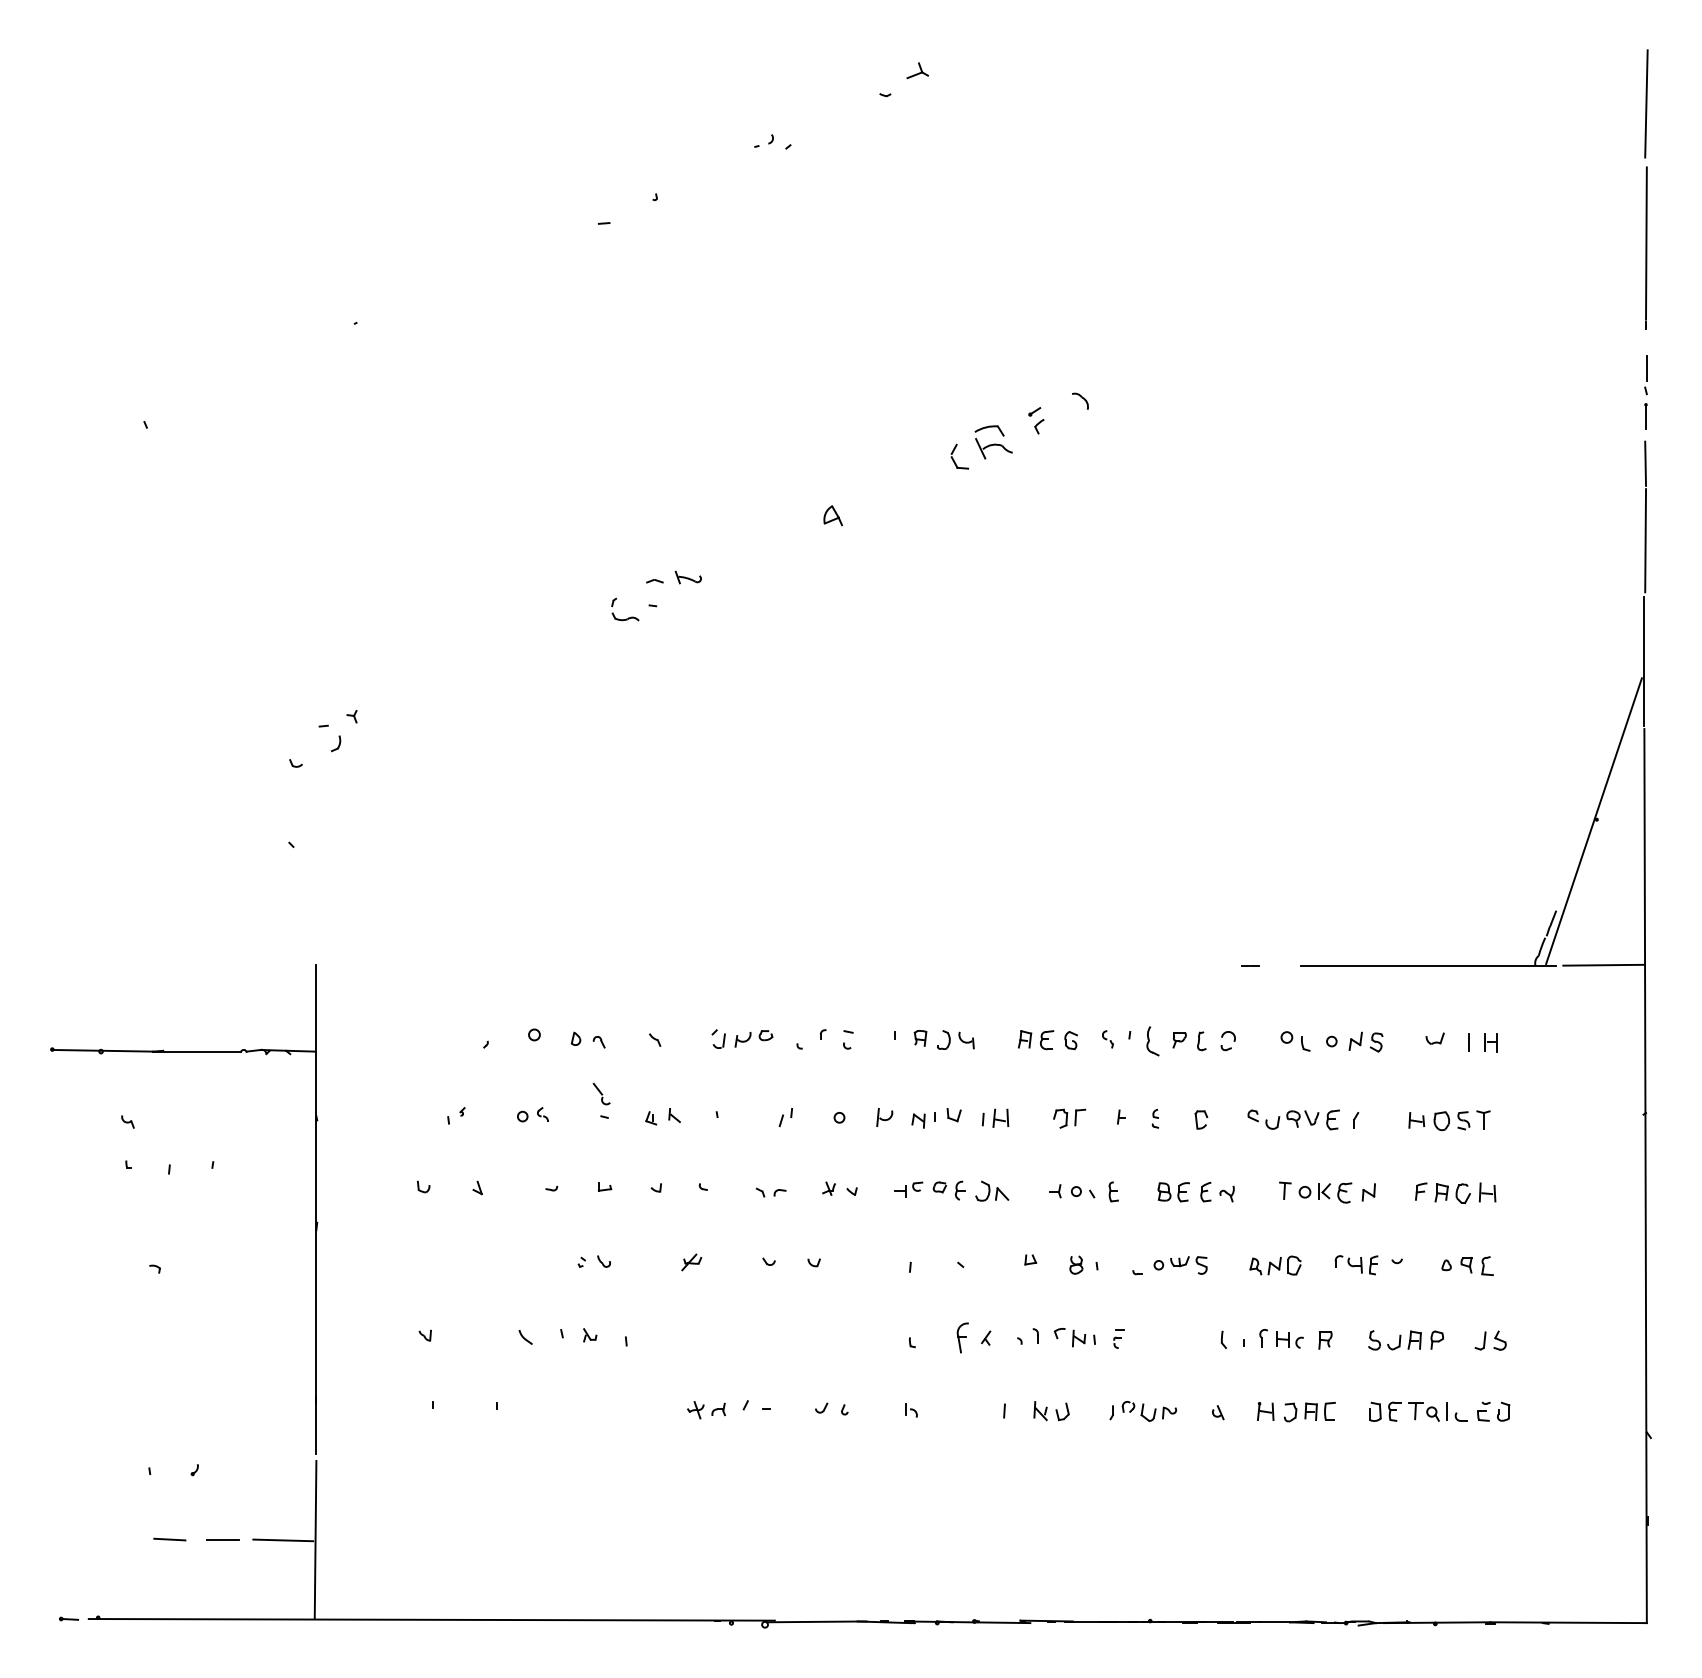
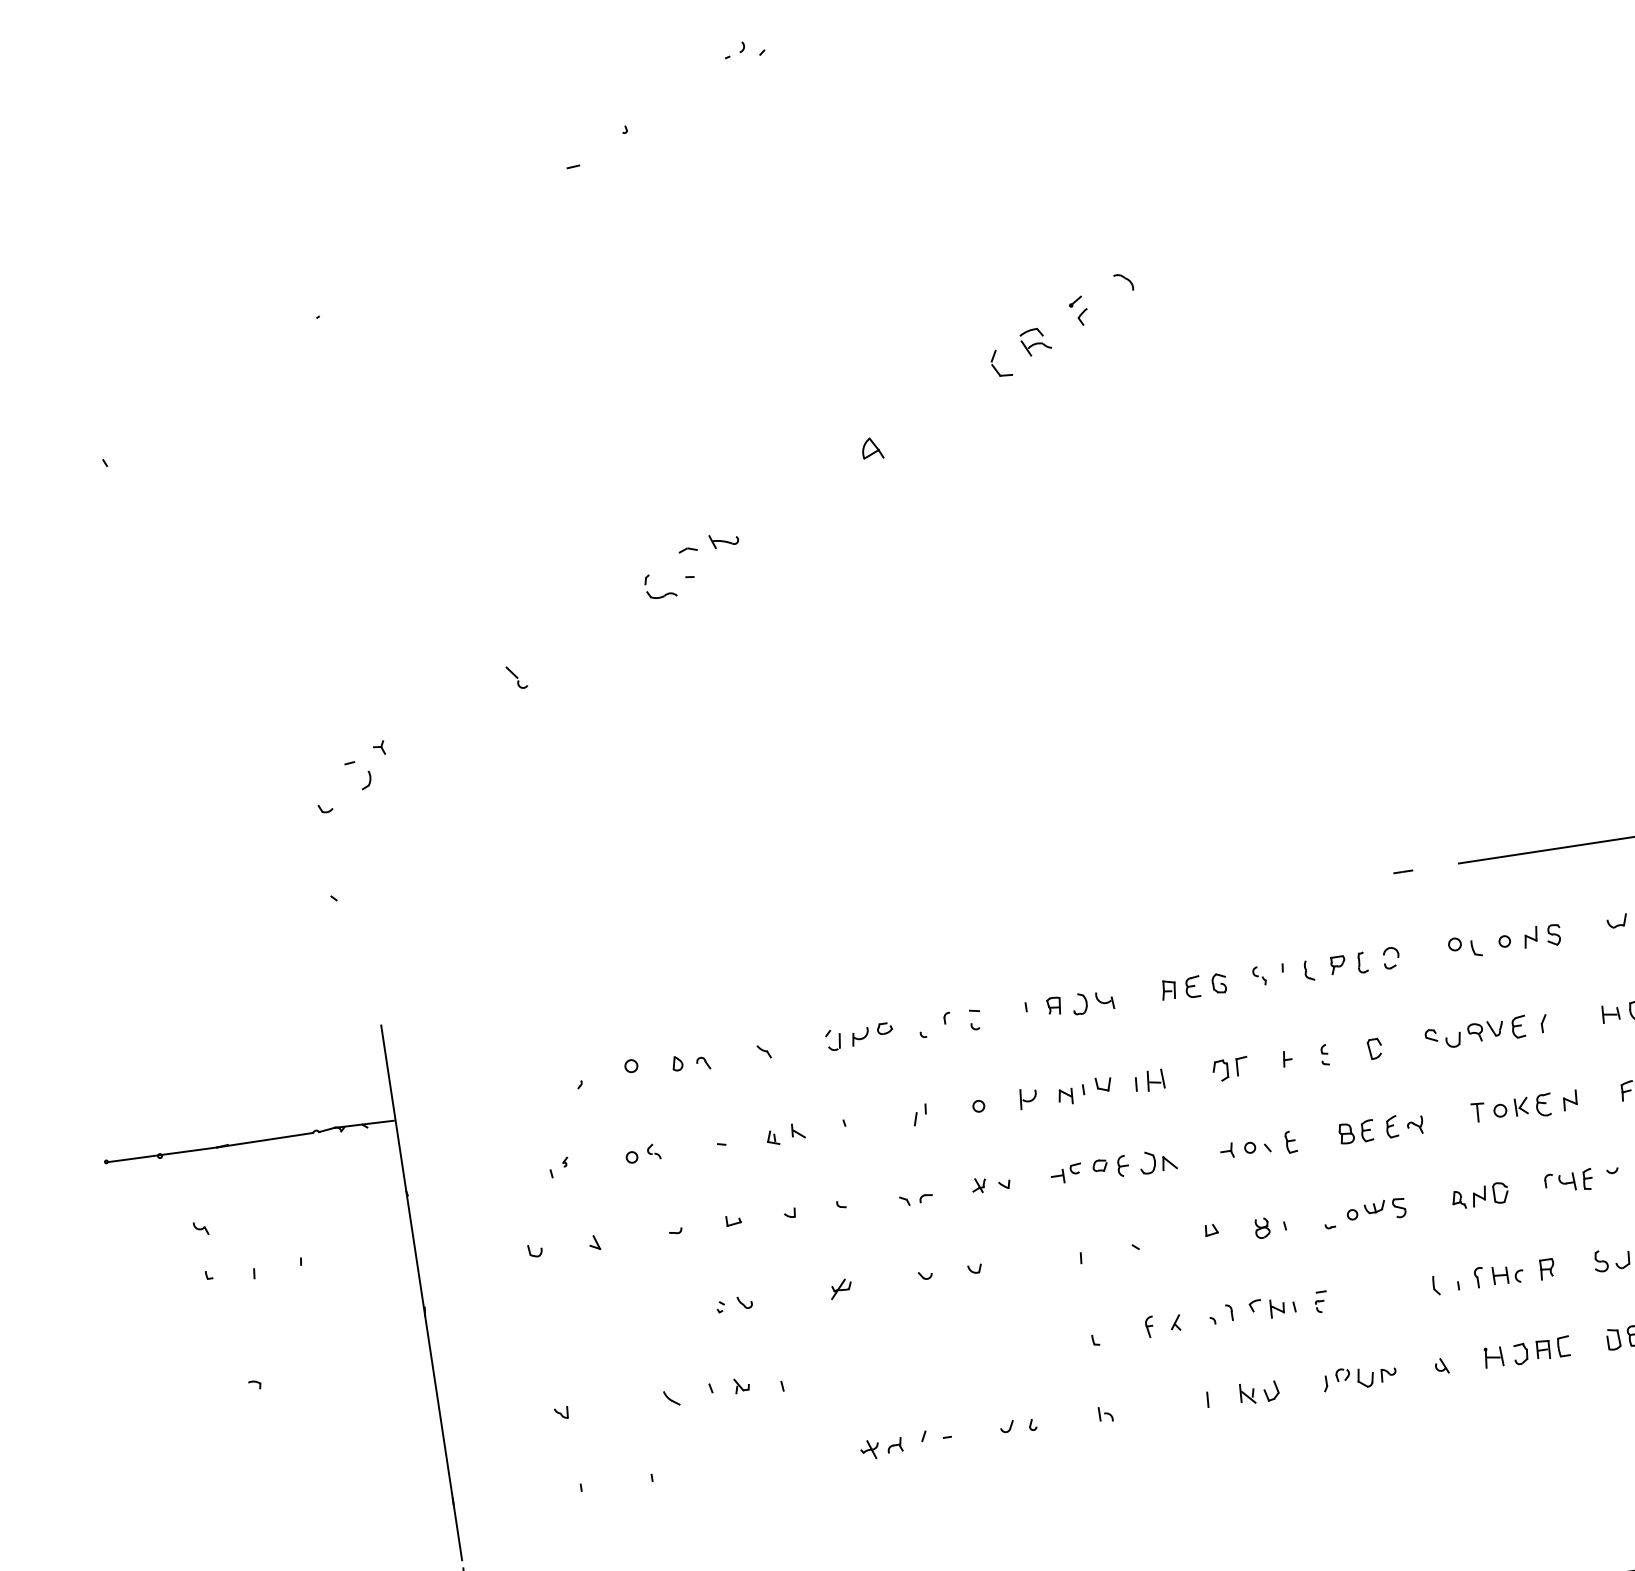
part: (993, 442) -> (1035, 342), size x0.71
part: (1152, 1040) -> (1308, 969), size x0.62
part: (601, 1094) -> (516, 677), moved
part: (962, 1338) -> (1149, 1327), size x0.62

